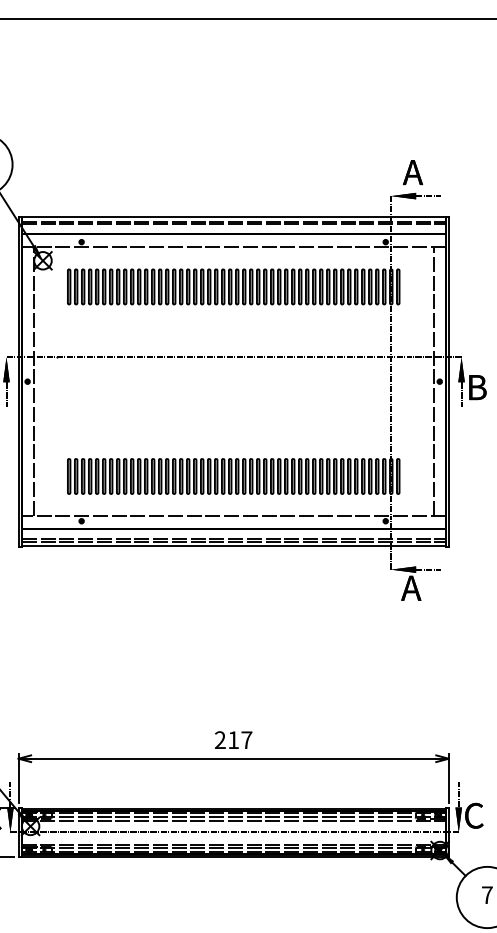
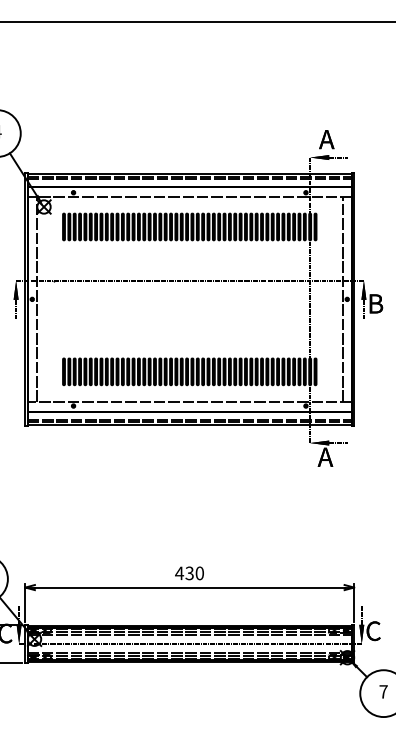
text: (233, 740) -> (189, 573), 217 -> 430

